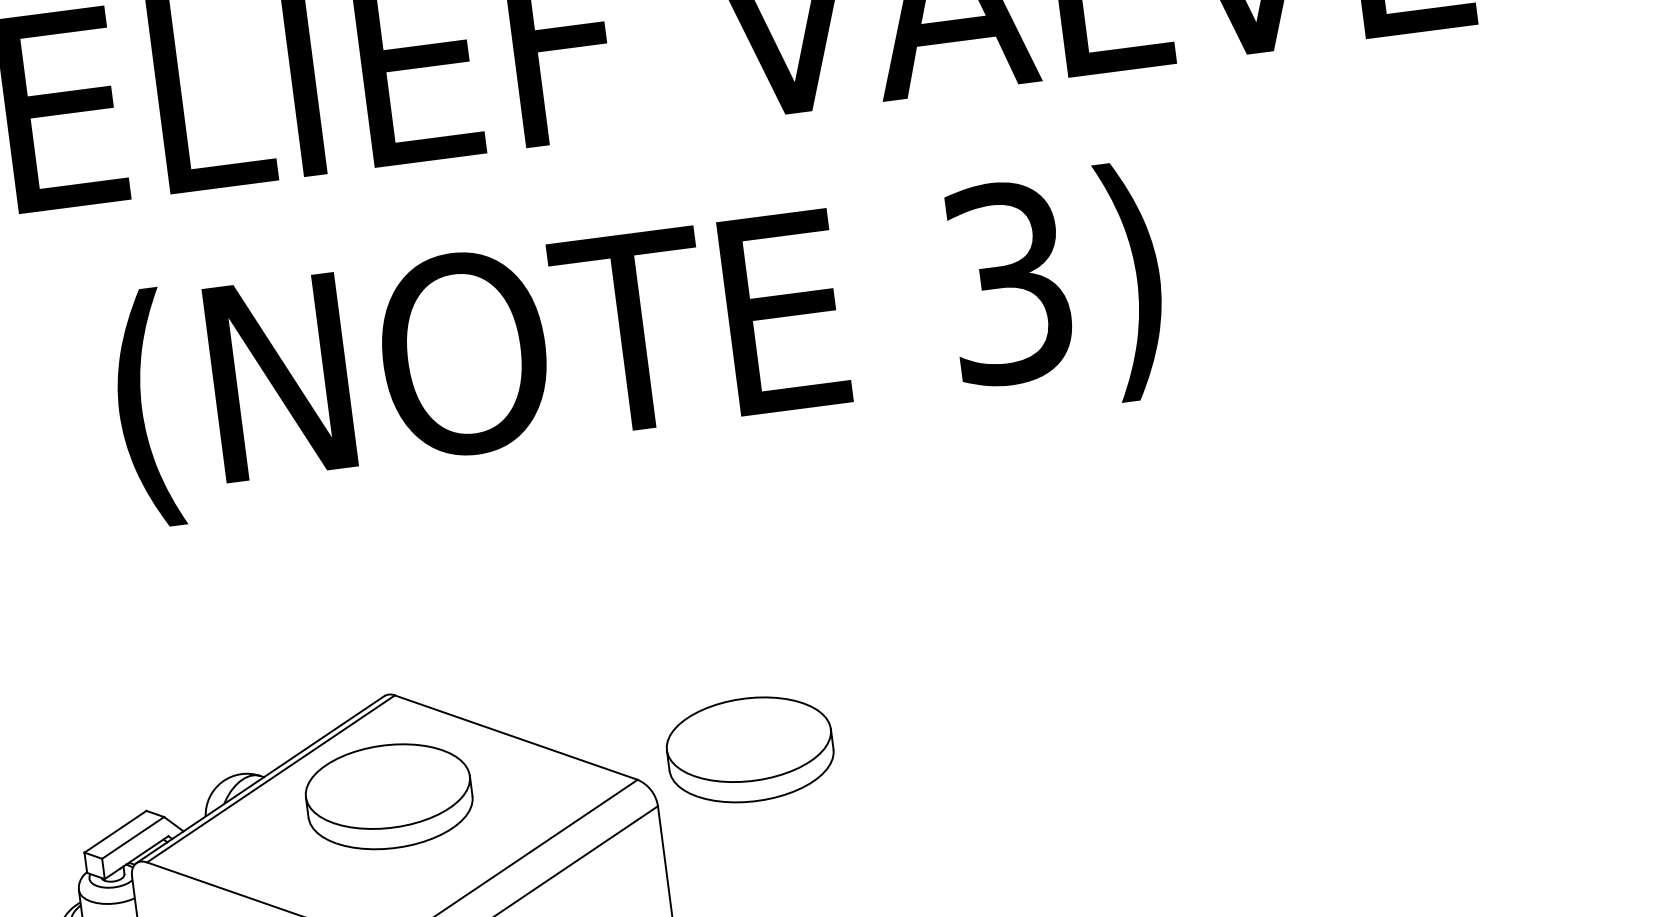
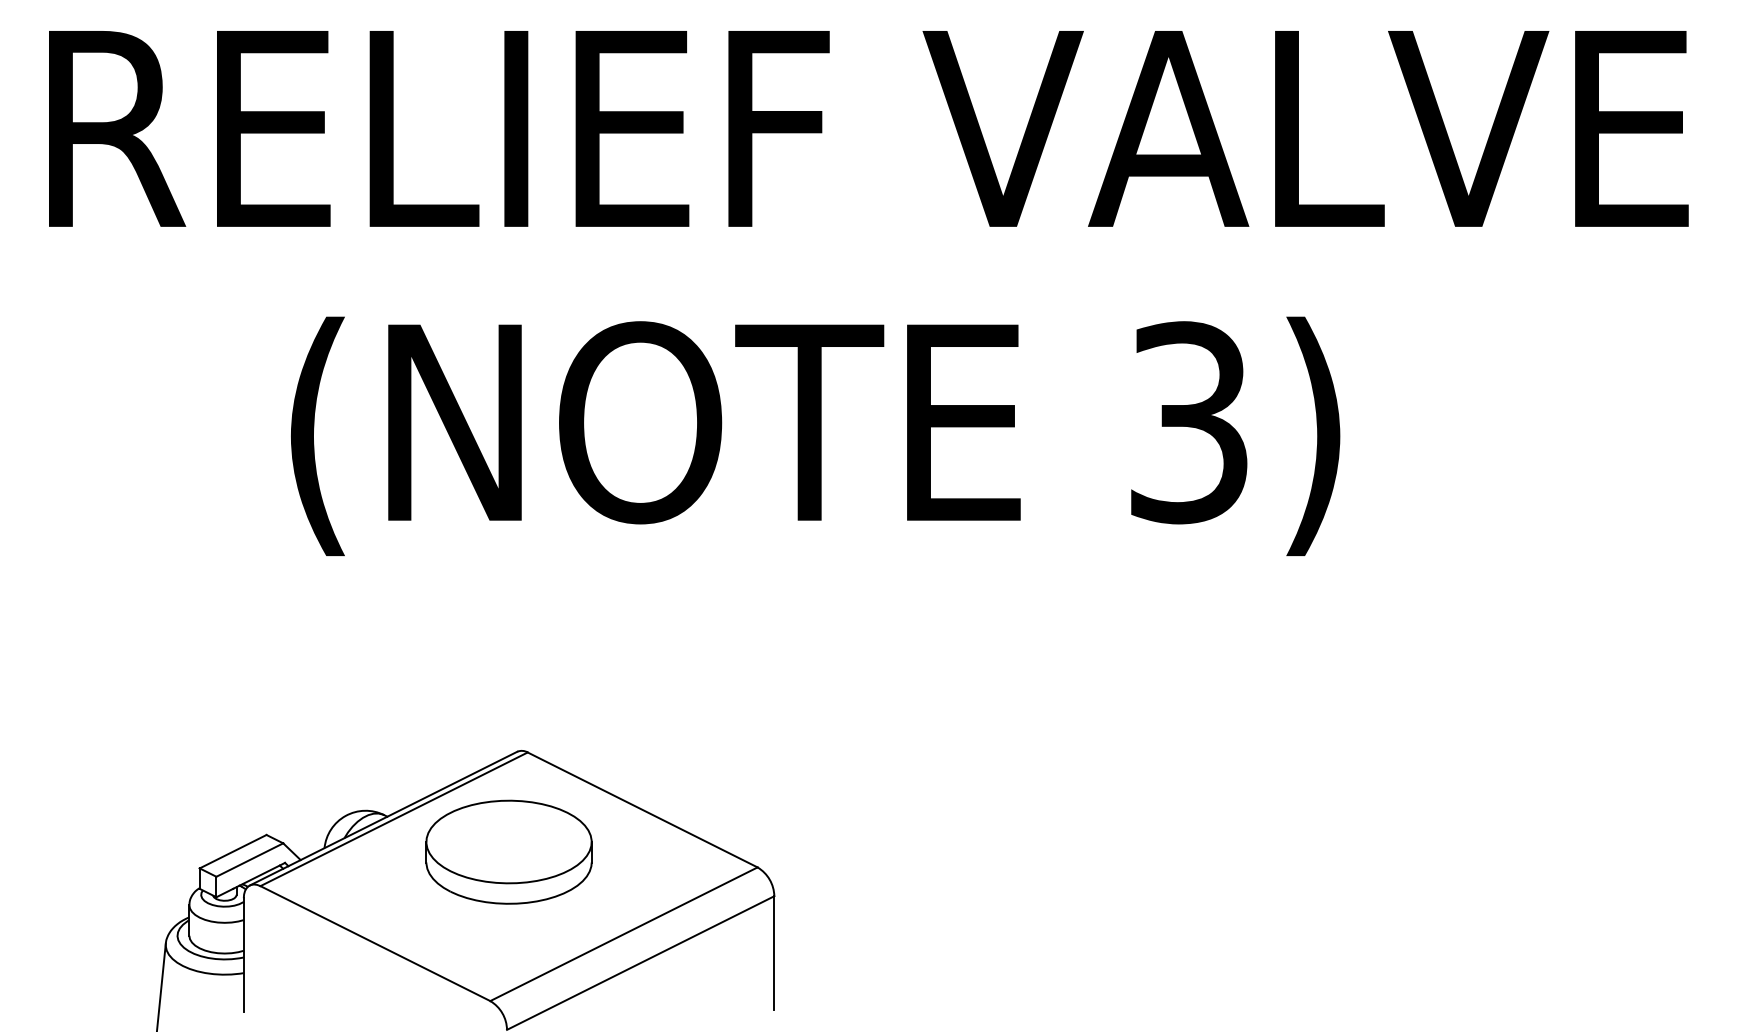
part: (749, 749) -> (872, 851), removed

